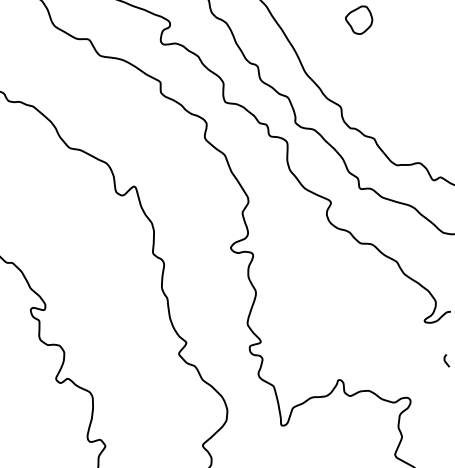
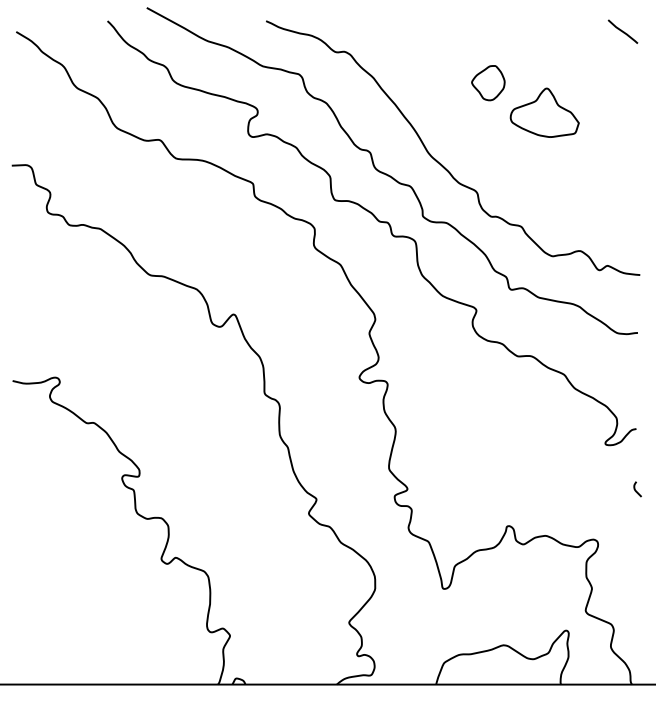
part: (402, 48) -> (544, 112), added

